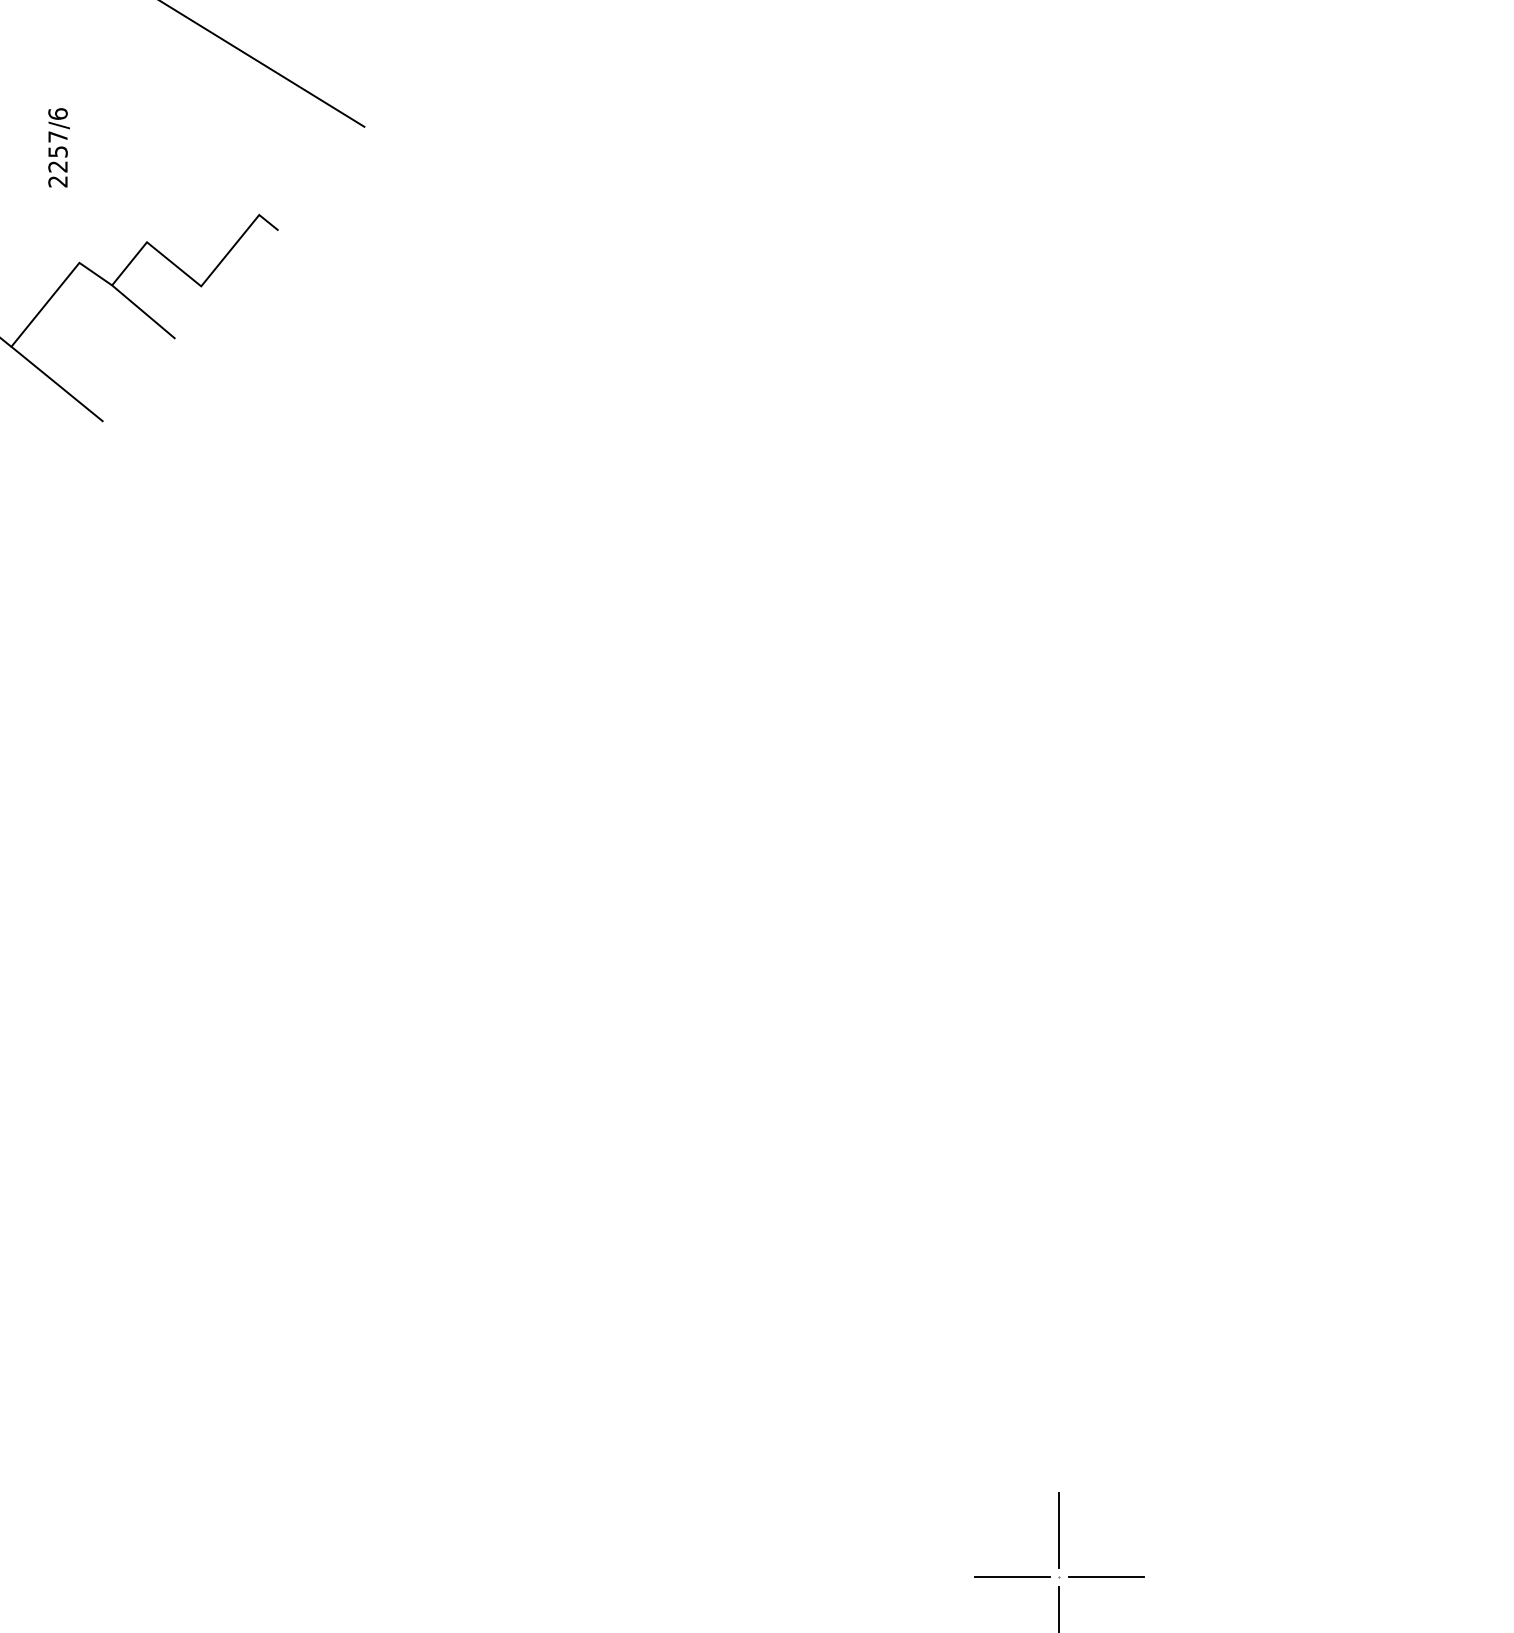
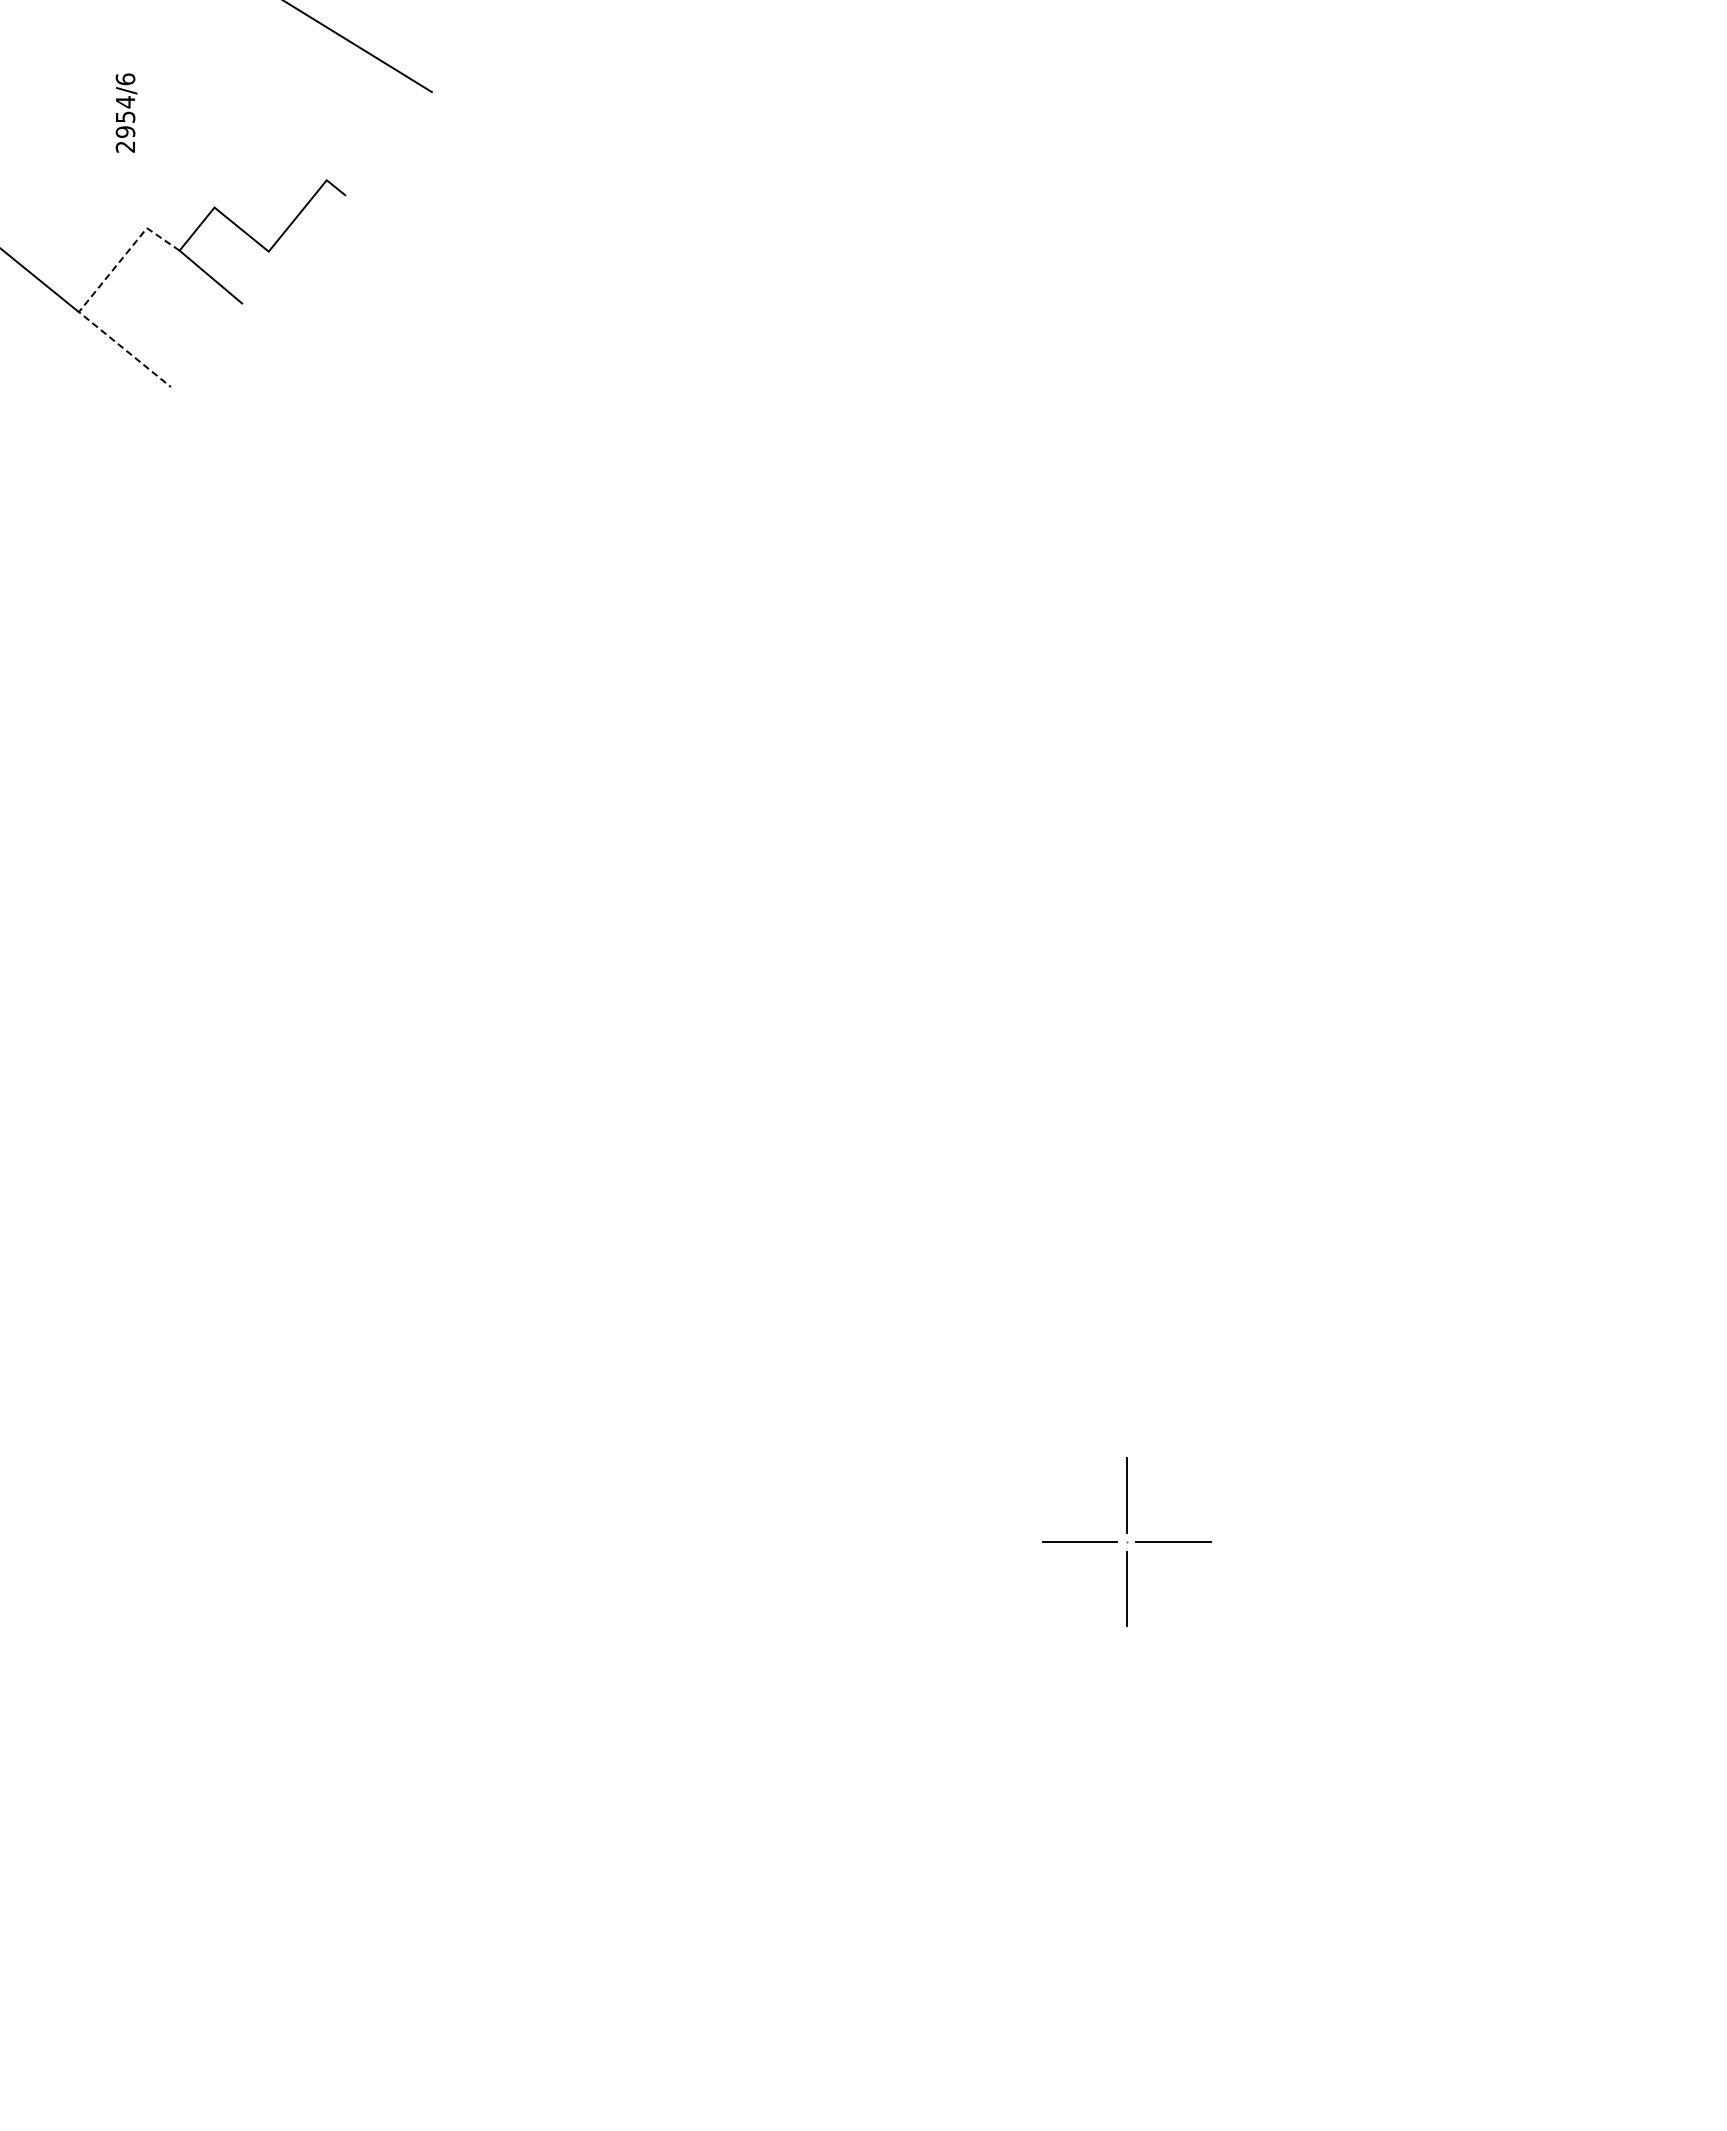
text: (57, 151) -> (125, 116), 2257/6 -> 2954/6
line: (20, 335) -> (88, 300), solid -> dashed

